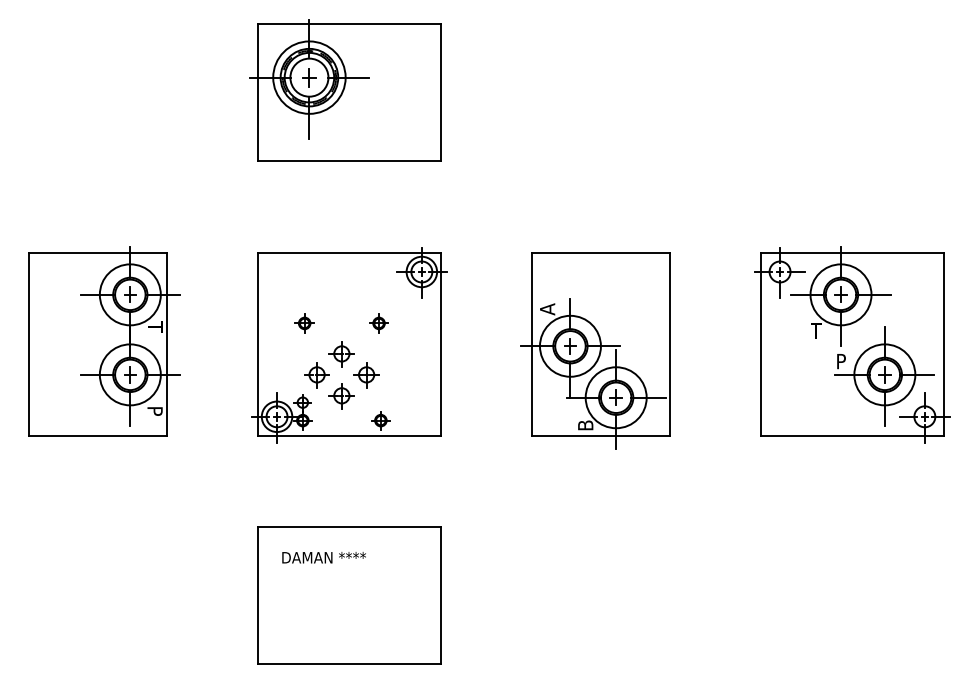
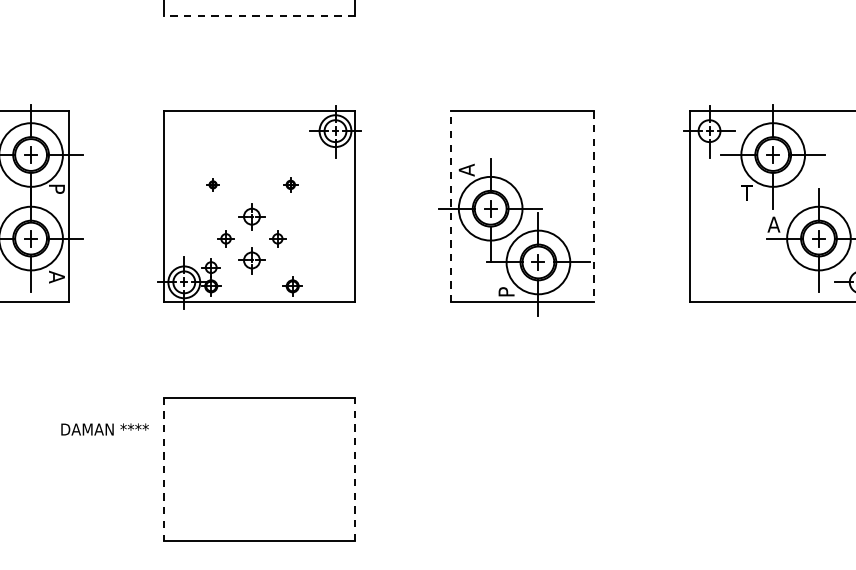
line: (348, 161) -> (258, 15), solid -> dashed
part: (304, 323) -> (212, 184), size x0.6
part: (378, 323) -> (290, 184), size x0.7
text: (154, 326) -> (56, 188), T -> P
line: (532, 343) -> (451, 205), solid -> dashed
line: (669, 344) -> (594, 206), solid -> dashed
text: (841, 361) -> (773, 224), P -> A
part: (316, 375) -> (225, 239), size x0.6
part: (366, 375) -> (277, 239), size x0.6
text: (154, 411) -> (56, 276), P -> A
text: (585, 424) -> (506, 290), B -> P
text: (323, 557) -> (104, 429), moved
line: (258, 595) -> (164, 468), solid -> dashed
line: (440, 595) -> (354, 468), solid -> dashed

